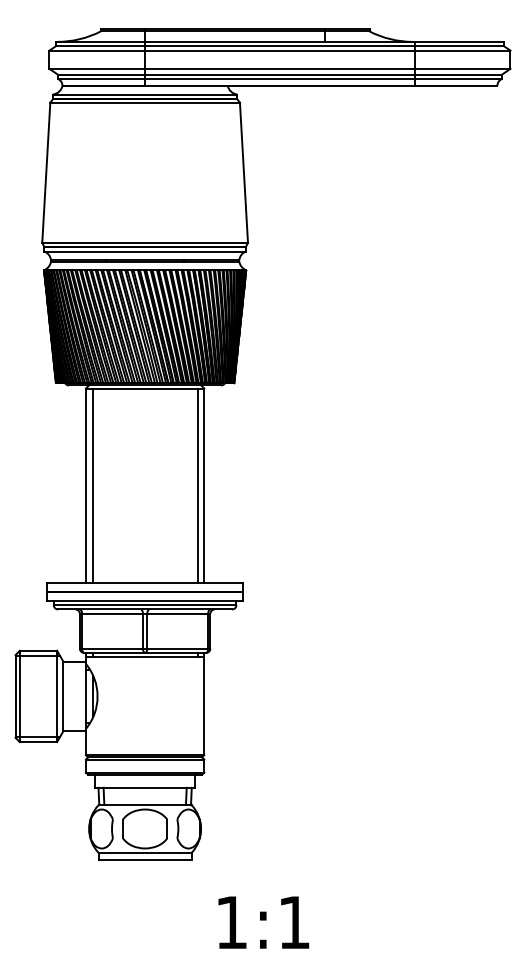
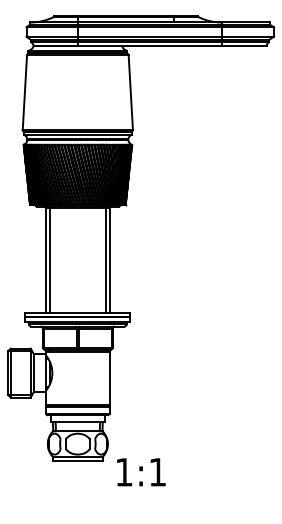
text: (263, 922) -> (141, 472), moved

